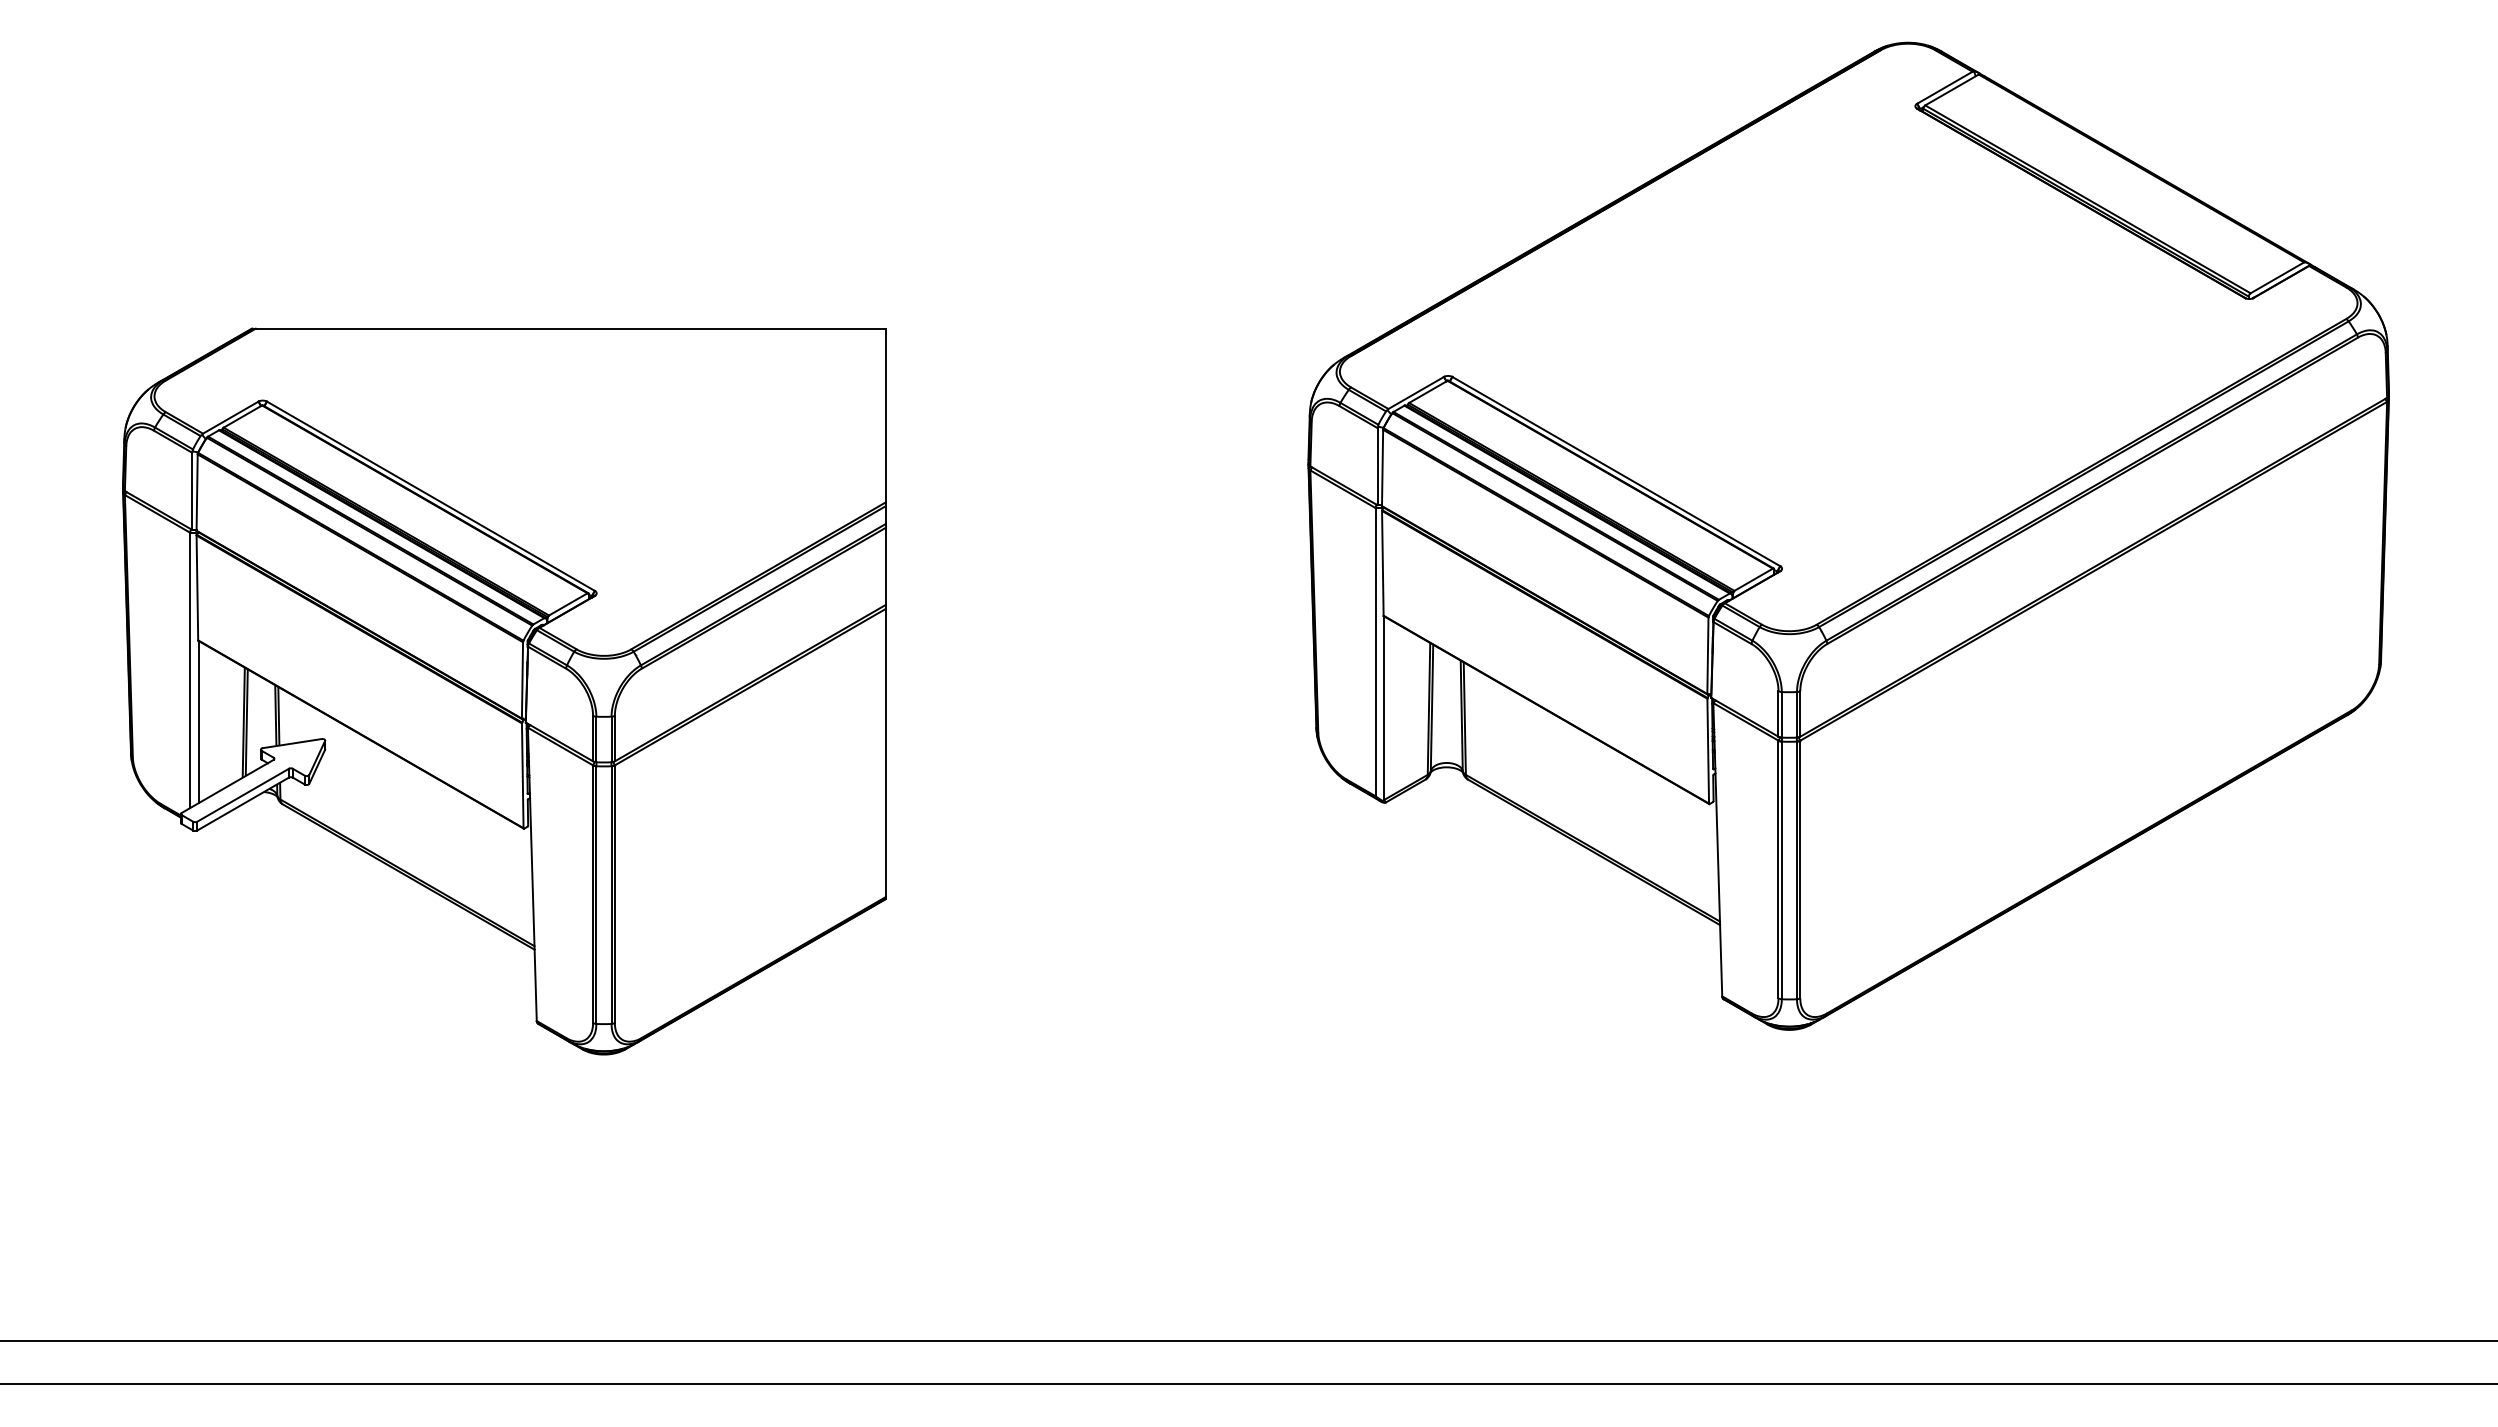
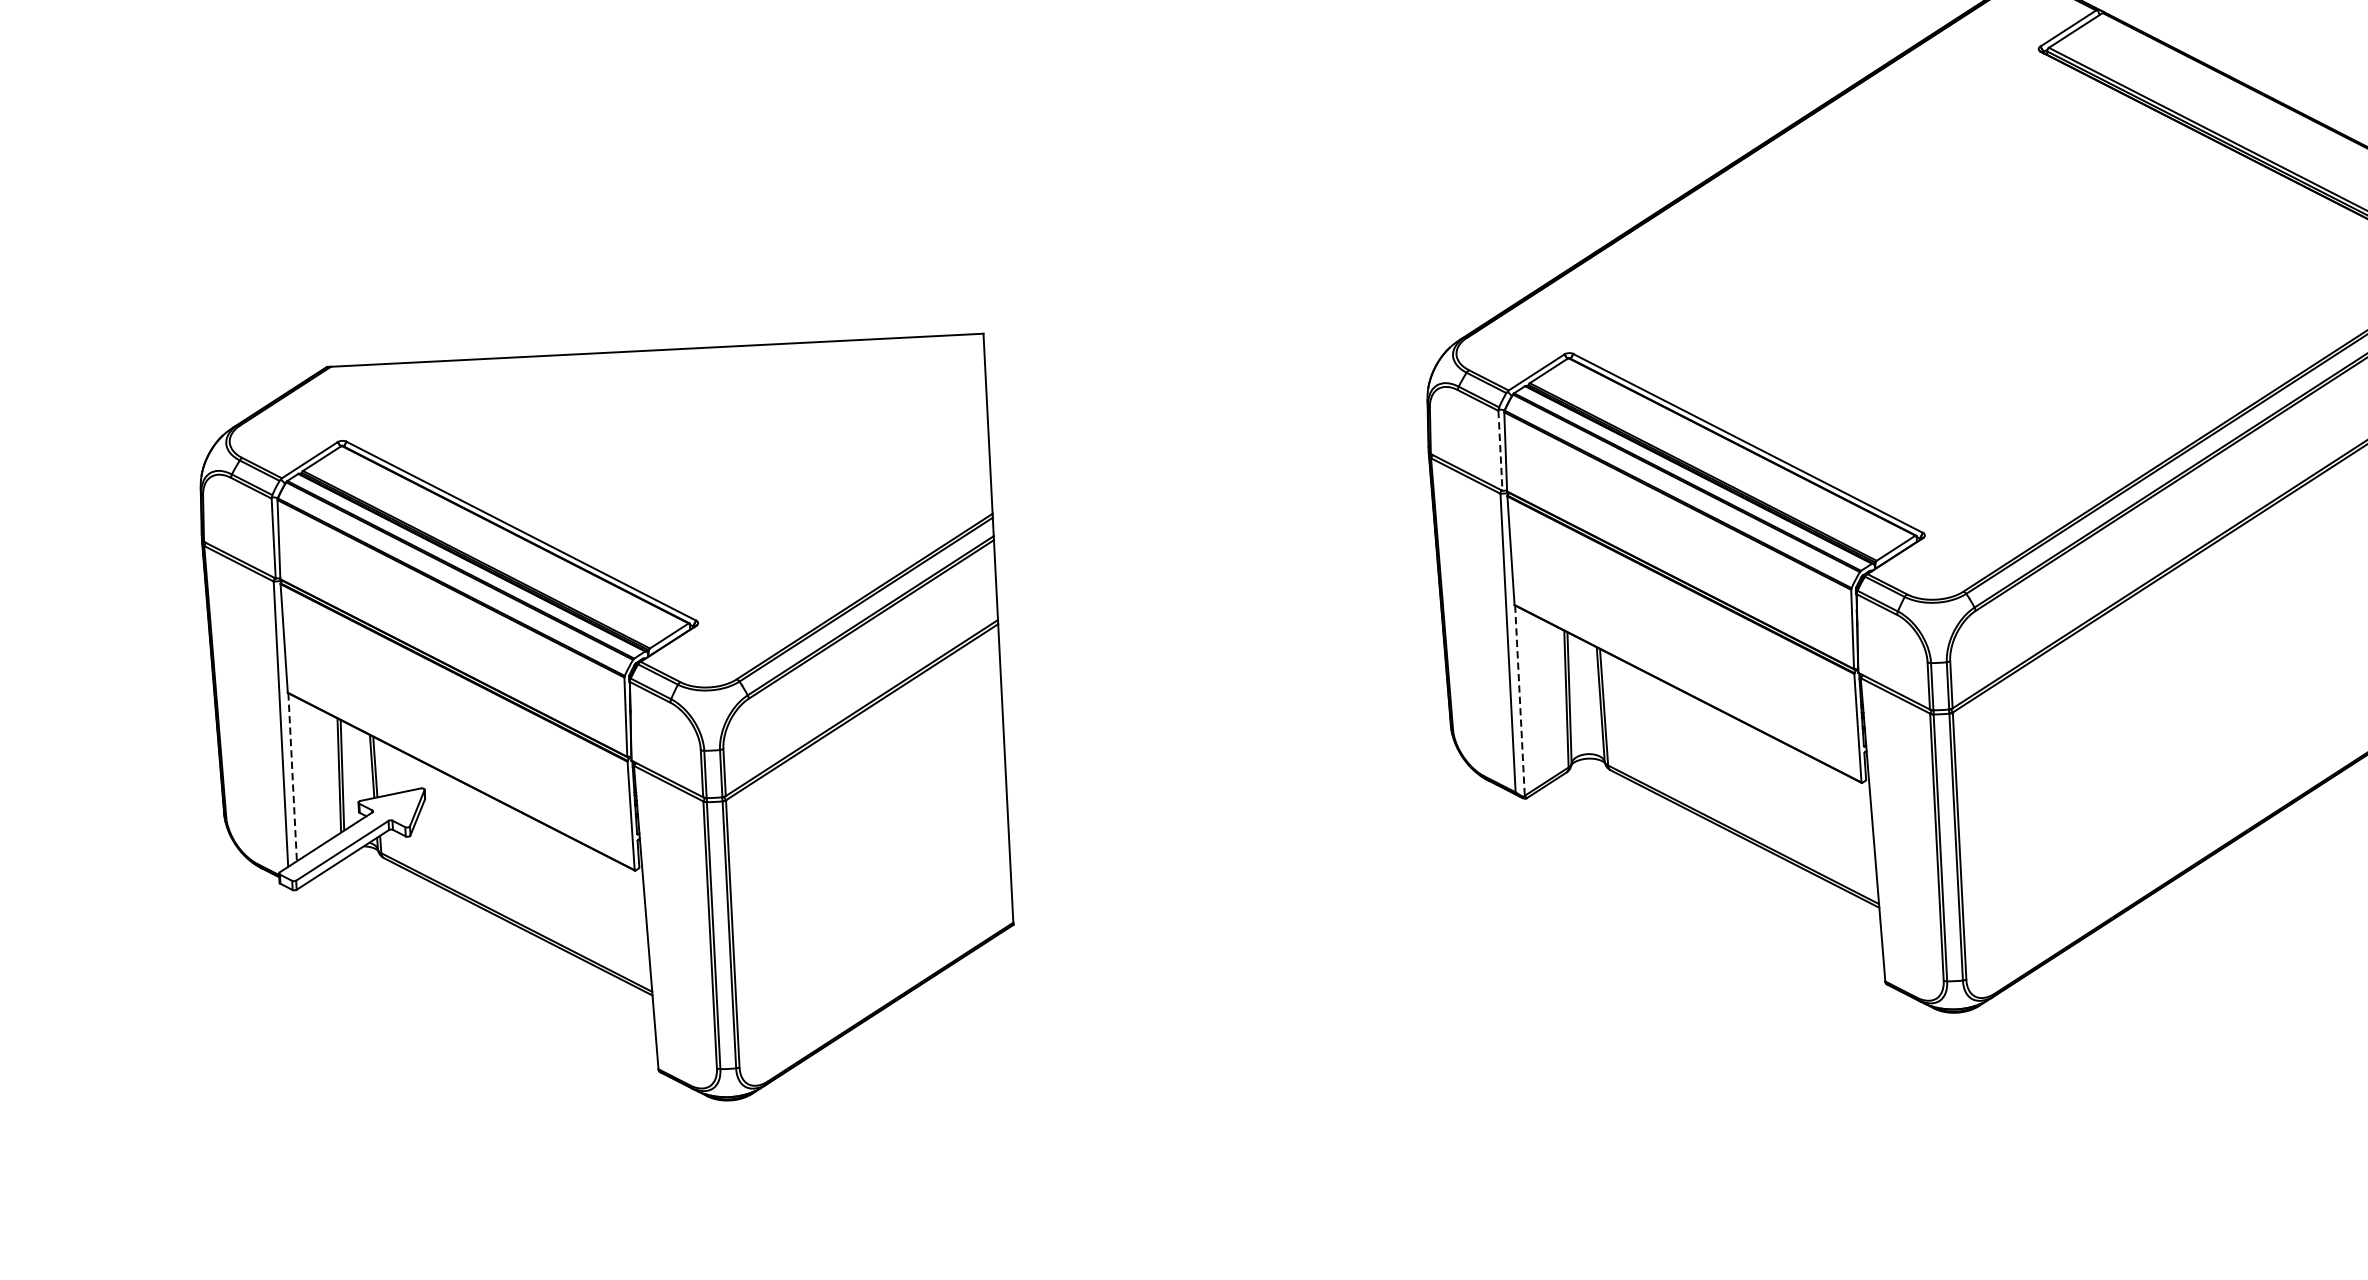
line: (1377, 466) -> (1500, 450), solid -> dashed
line: (1384, 708) -> (1520, 700), solid -> dashed
line: (198, 722) -> (292, 777), solid -> dashed

